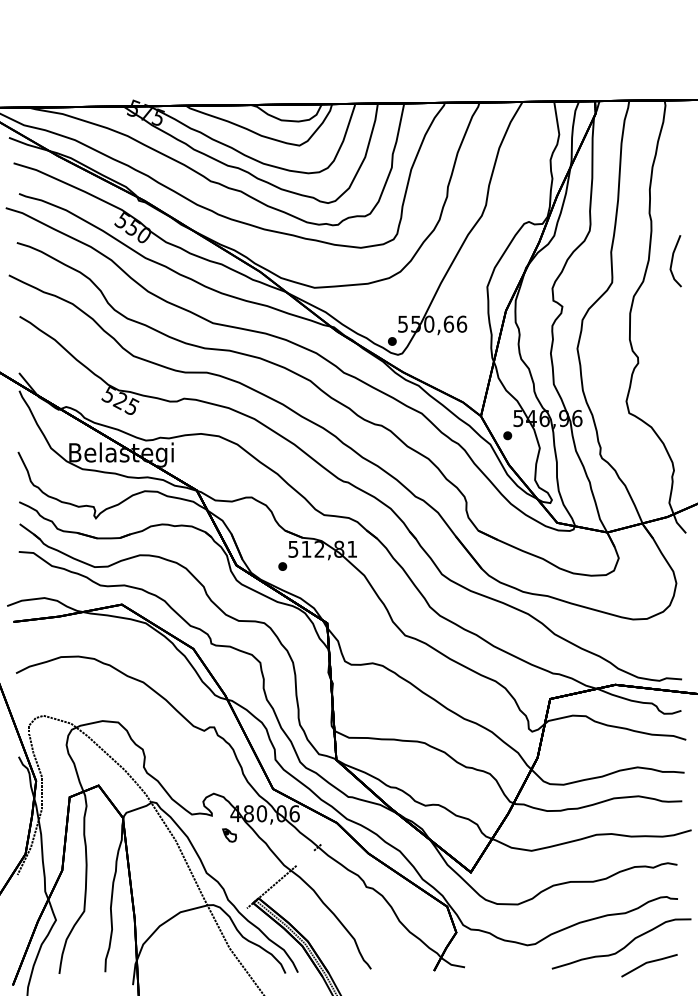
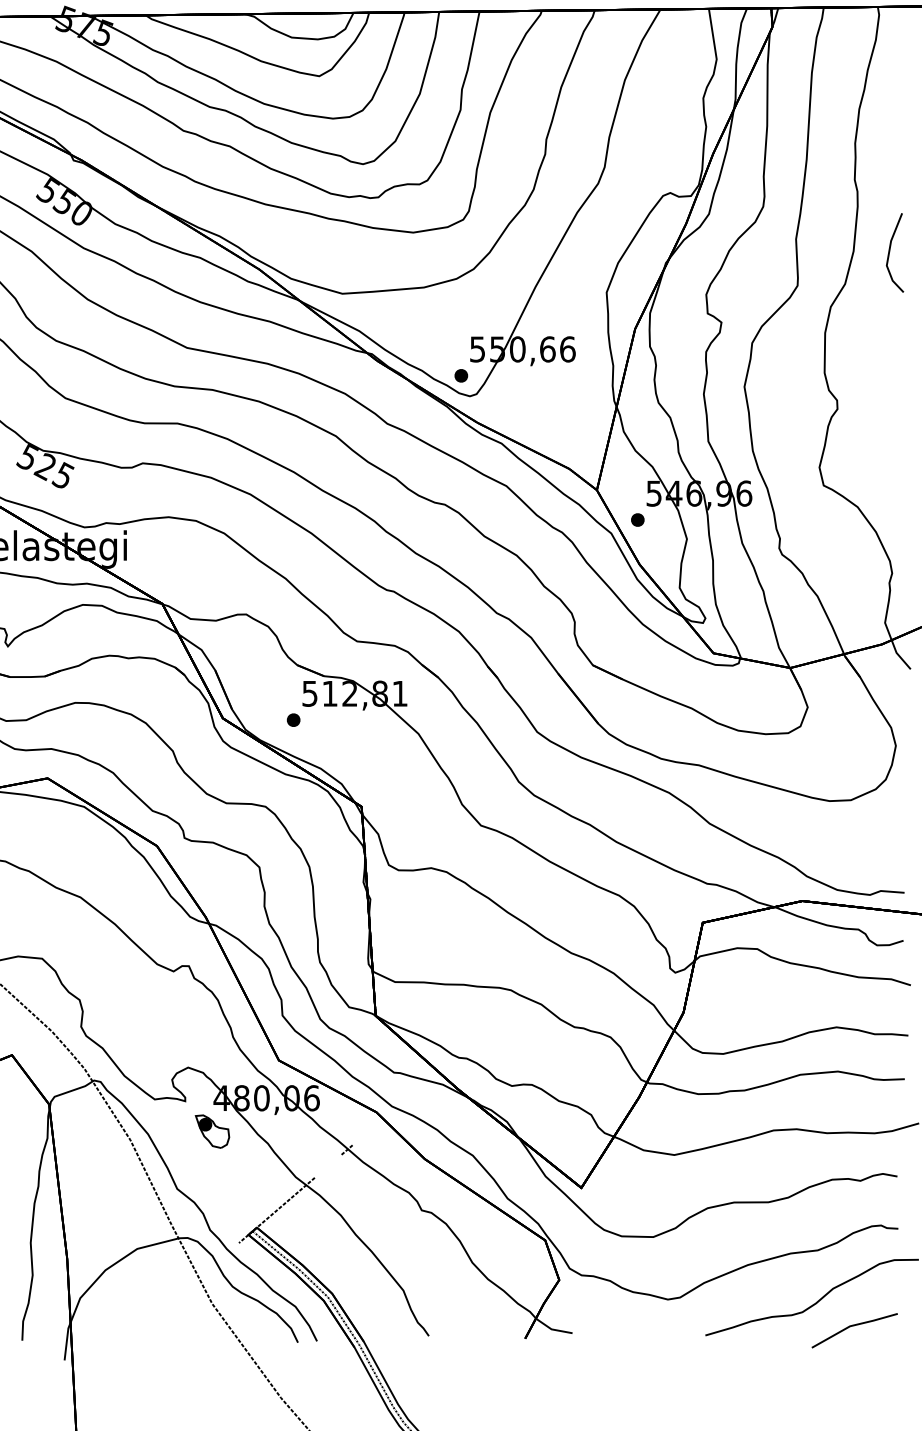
part: (229, 835) -> (212, 1131), size x1.67

